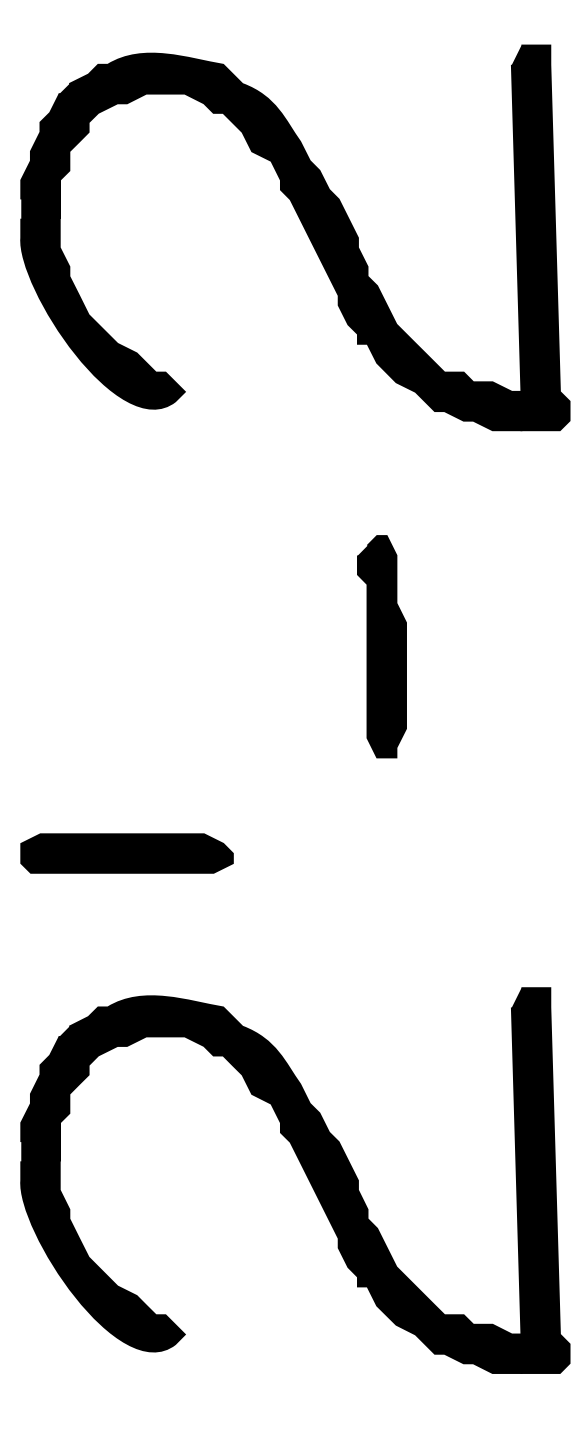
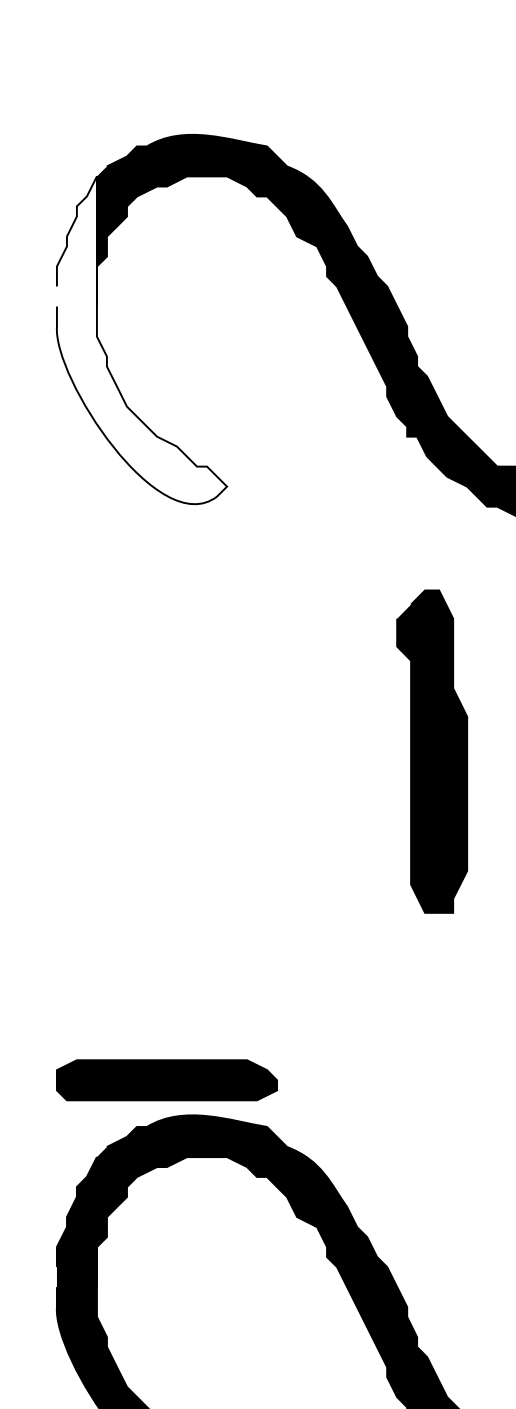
fill: (102, 250) -> (141, 339), removed
part: (381, 646) -> (431, 751), size x1.4
part: (126, 853) -> (166, 1080), moved

